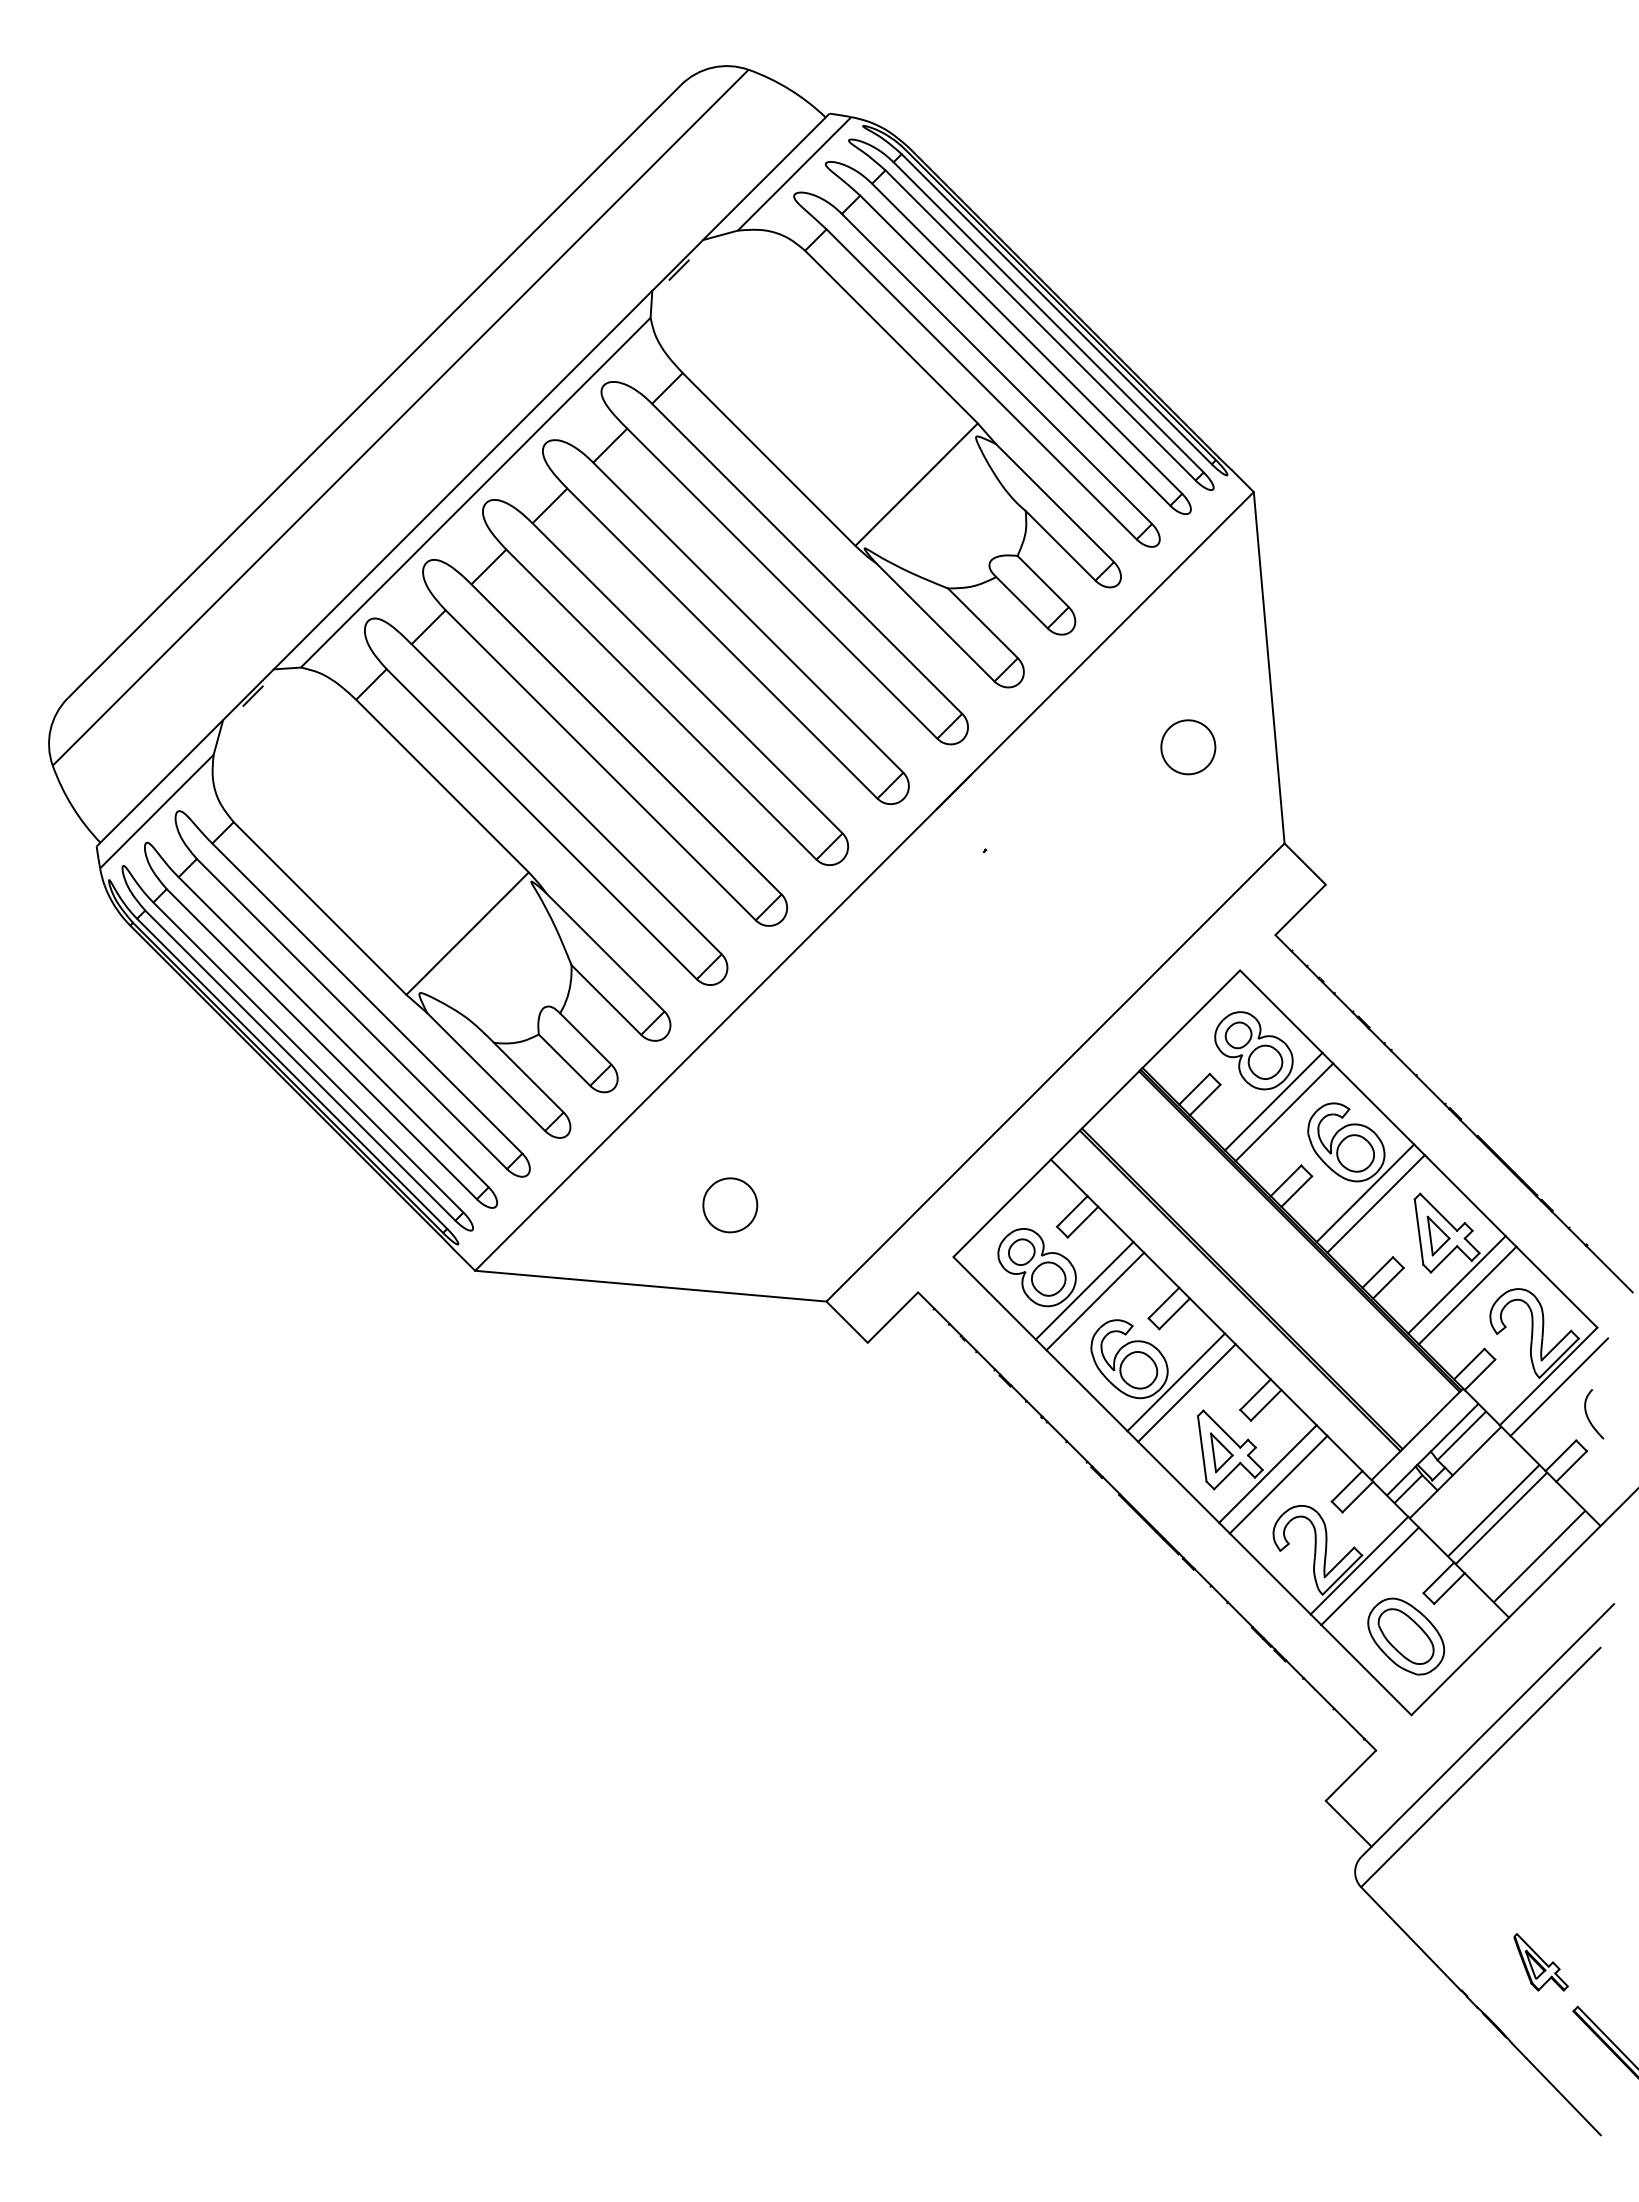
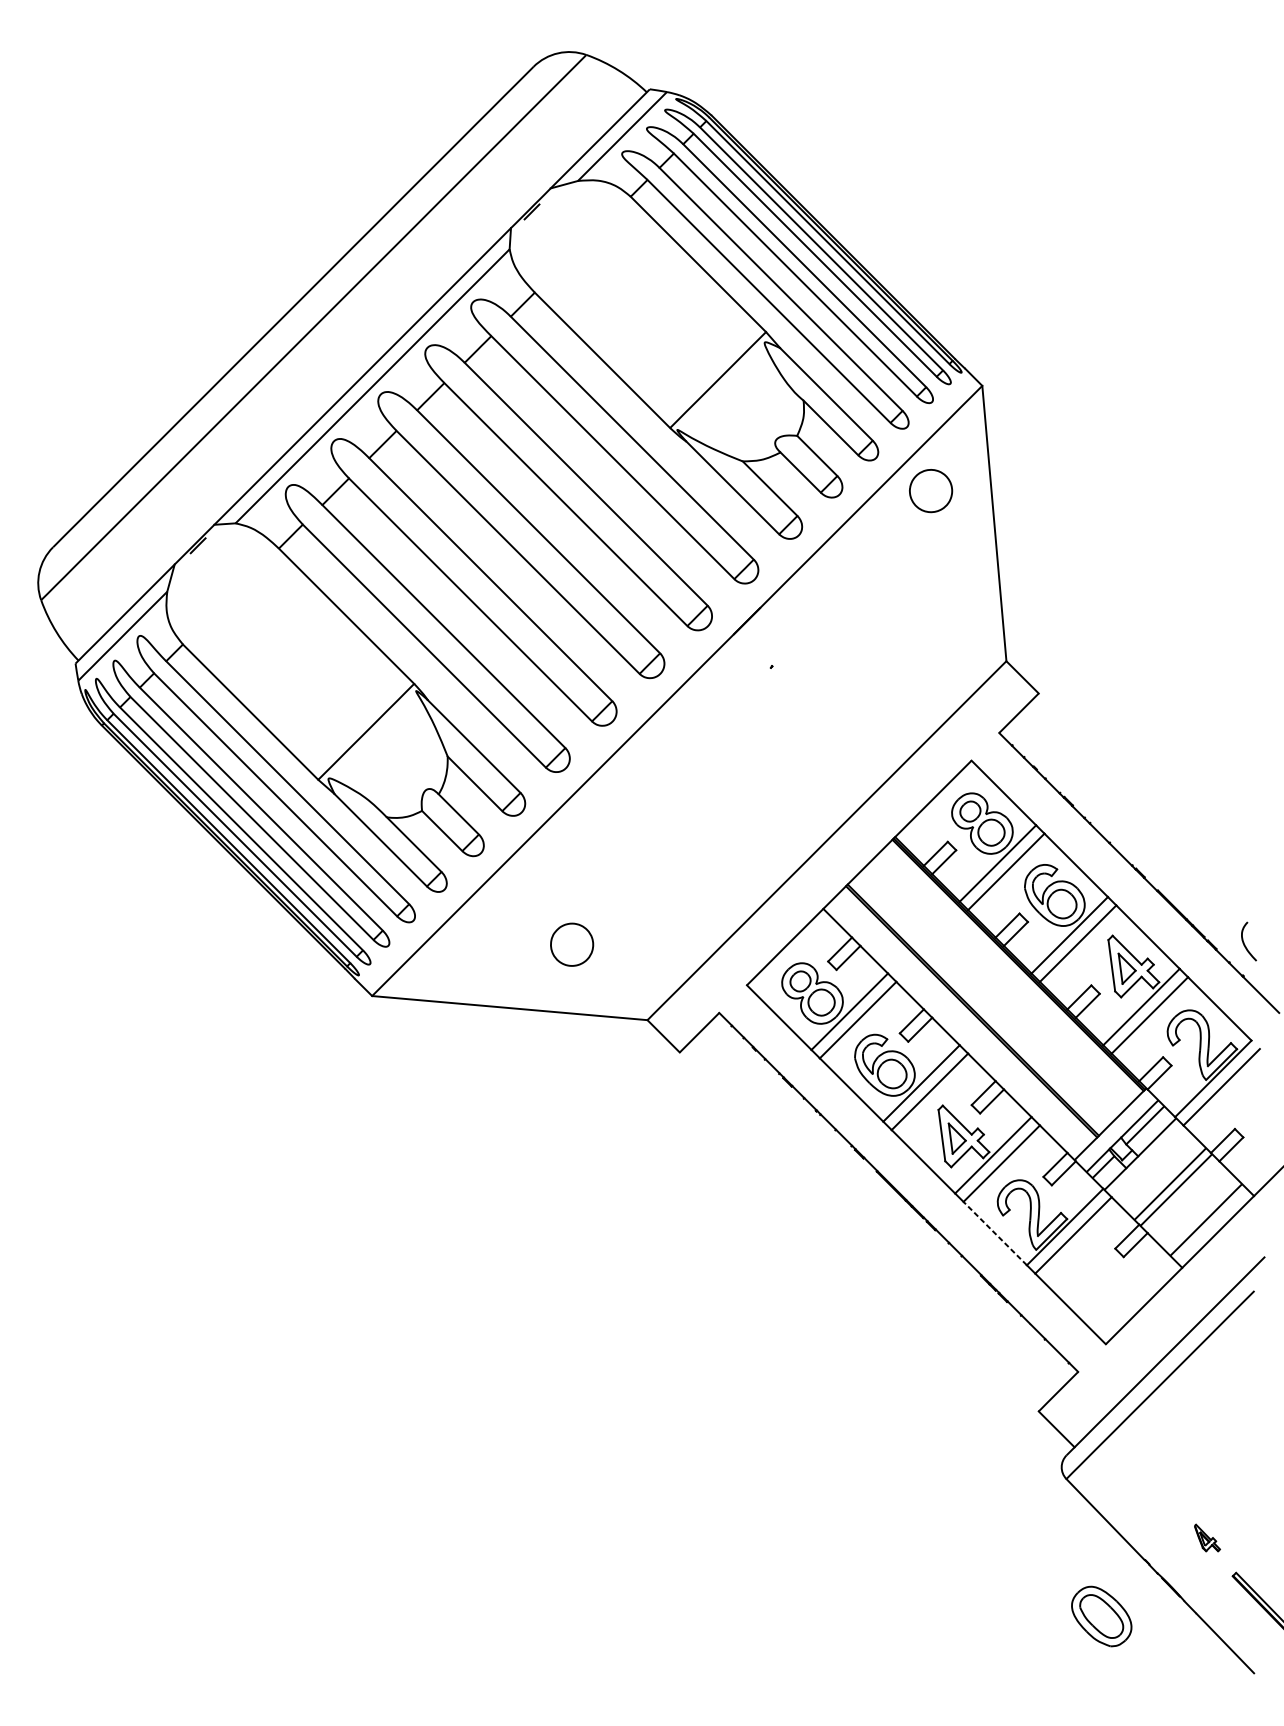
part: (1188, 747) -> (931, 491), moved
curve: (1588, 1416) -> (1244, 943), moved
line: (1269, 1573) -> (994, 1233), solid -> dashed
part: (1406, 1636) -> (1101, 1616), moved
part: (1540, 1962) -> (1206, 1538), size x0.6

